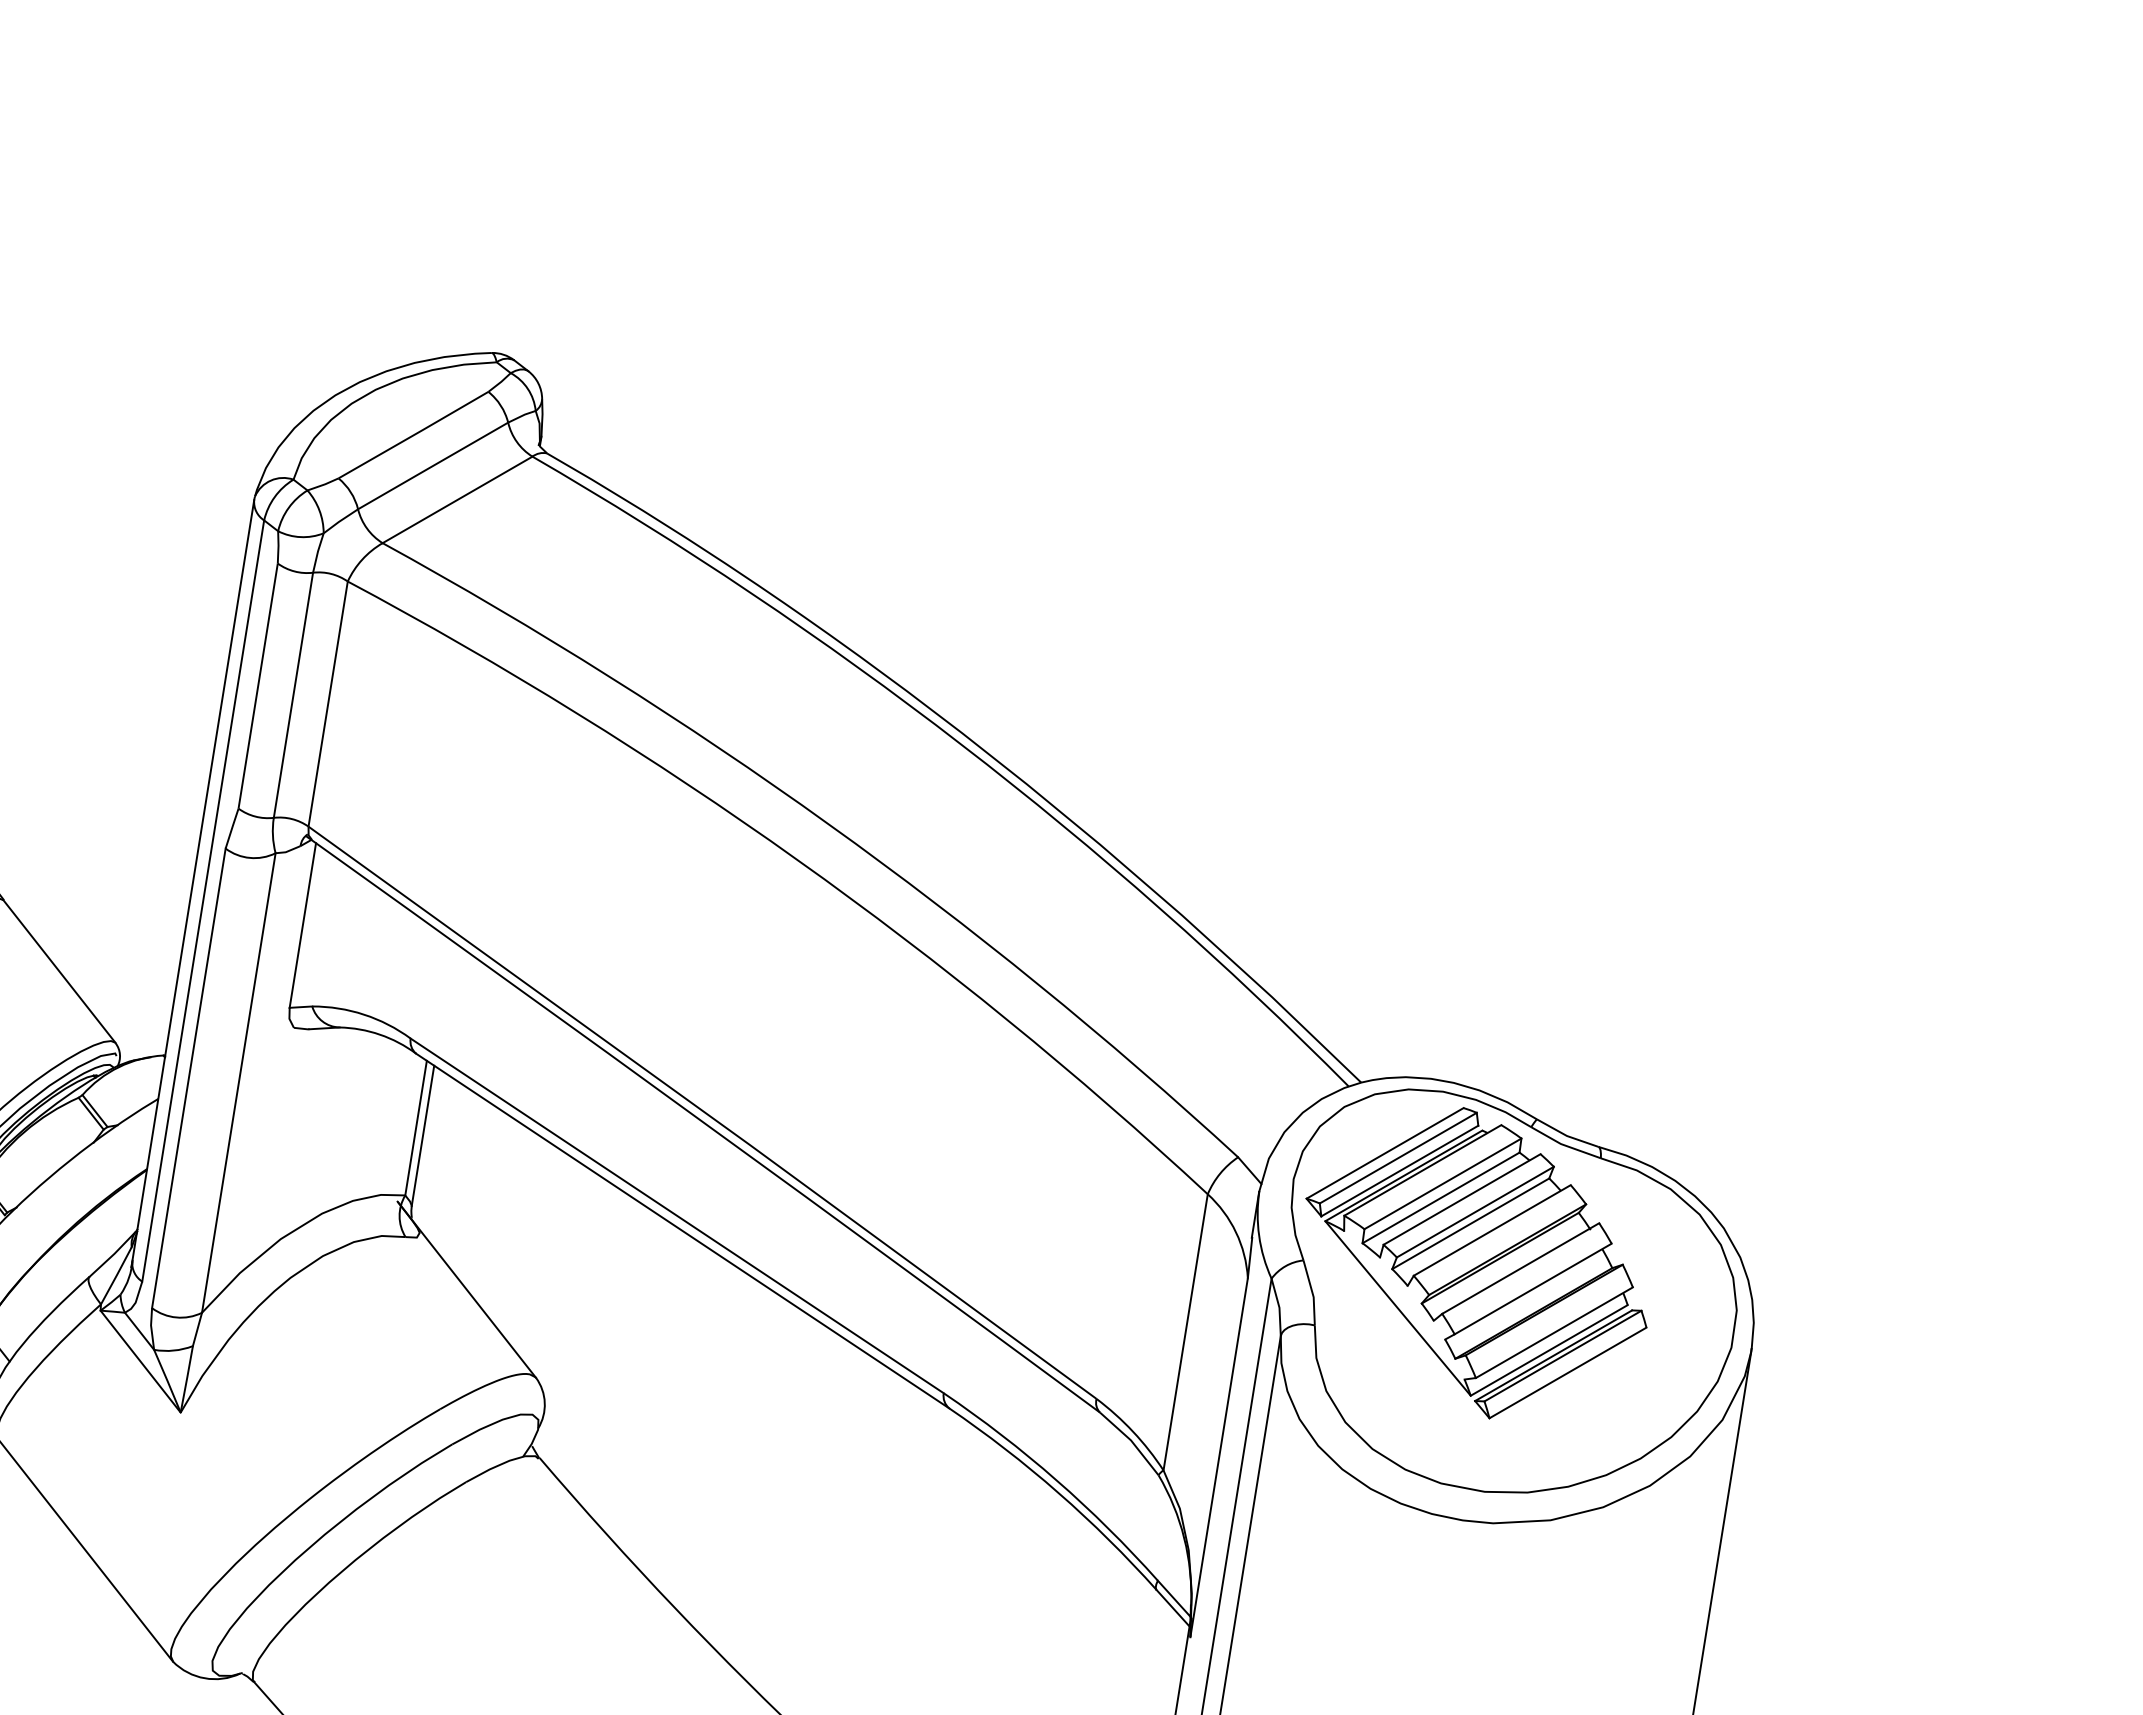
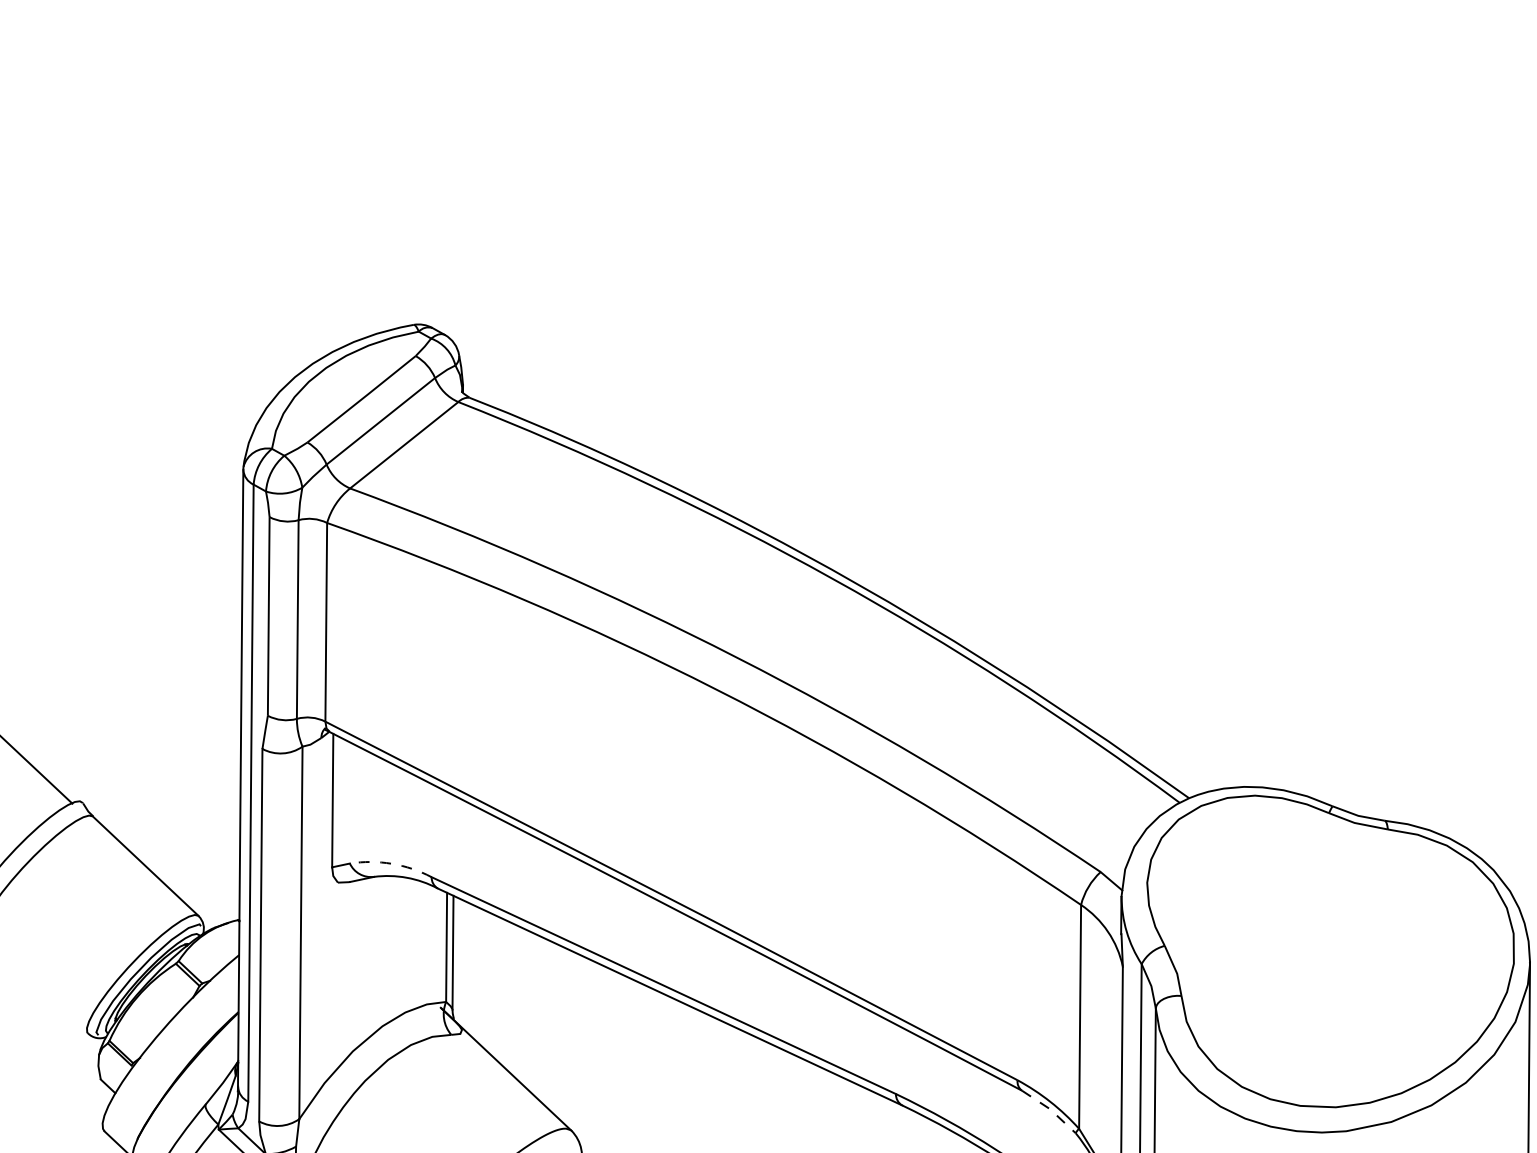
arc: (364, 1014) -> (392, 863), solid -> dashed
part: (1476, 1263) -> (1302, 927), removed
line: (1131, 1441) -> (1050, 1109), solid -> dashed

